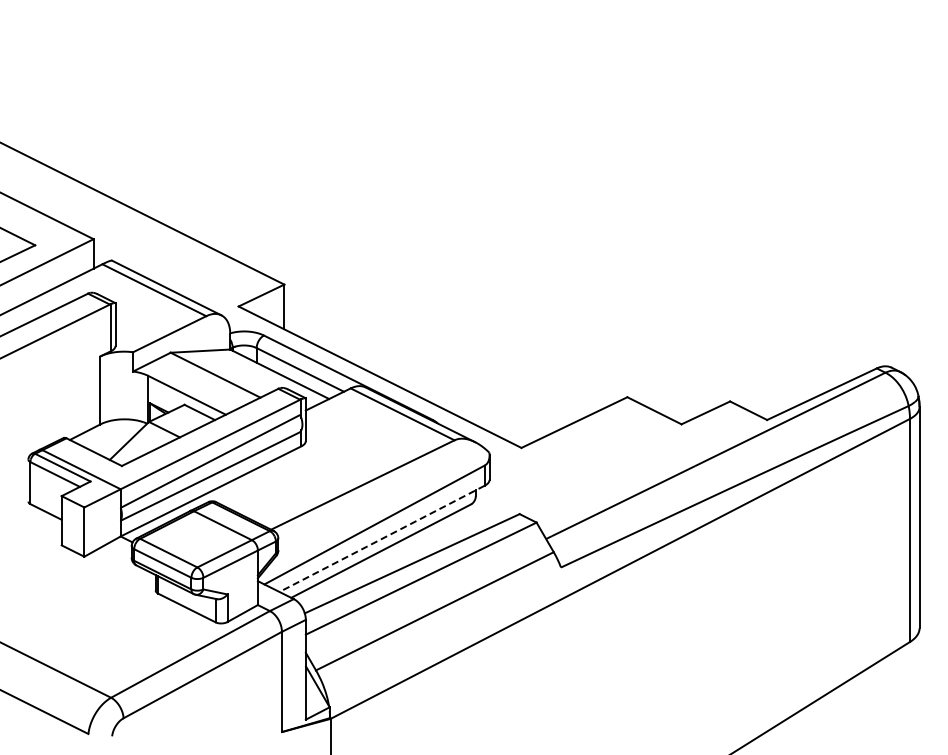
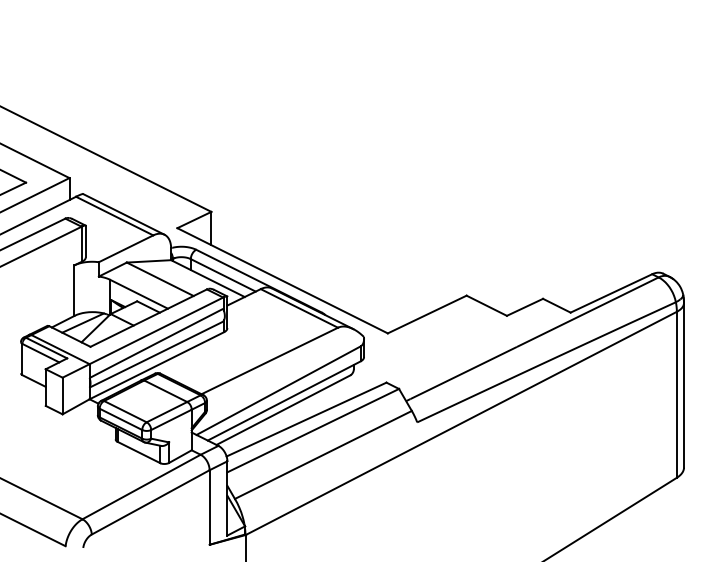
line: (111, 434) -> (82, 323), added
line: (382, 538) -> (284, 400), dashed -> solid

